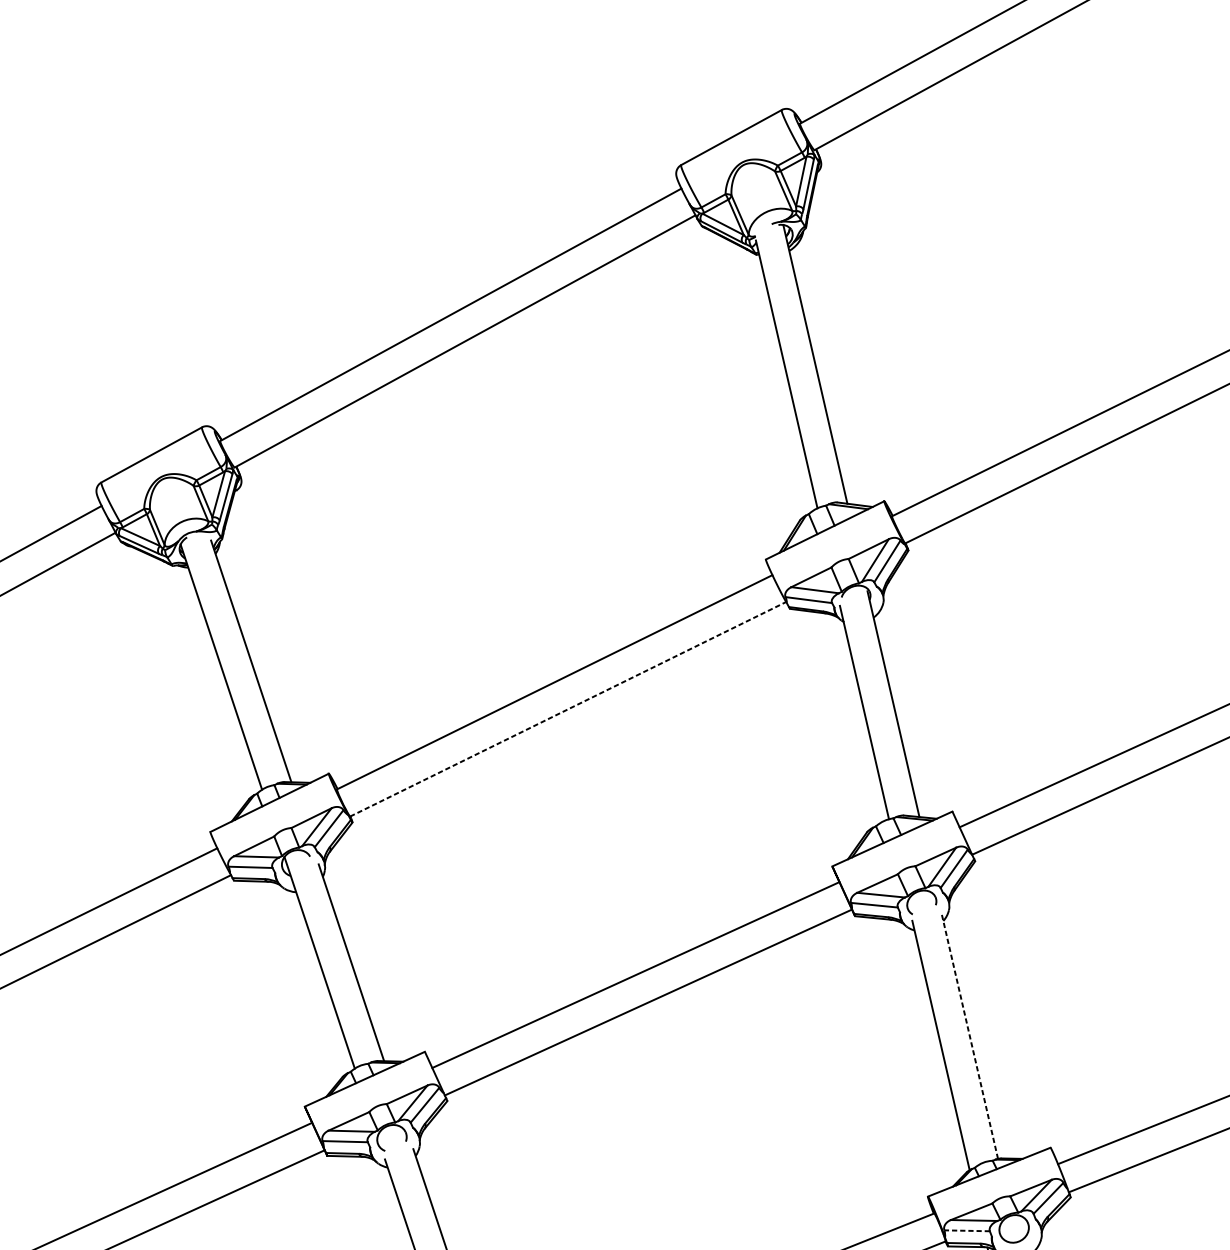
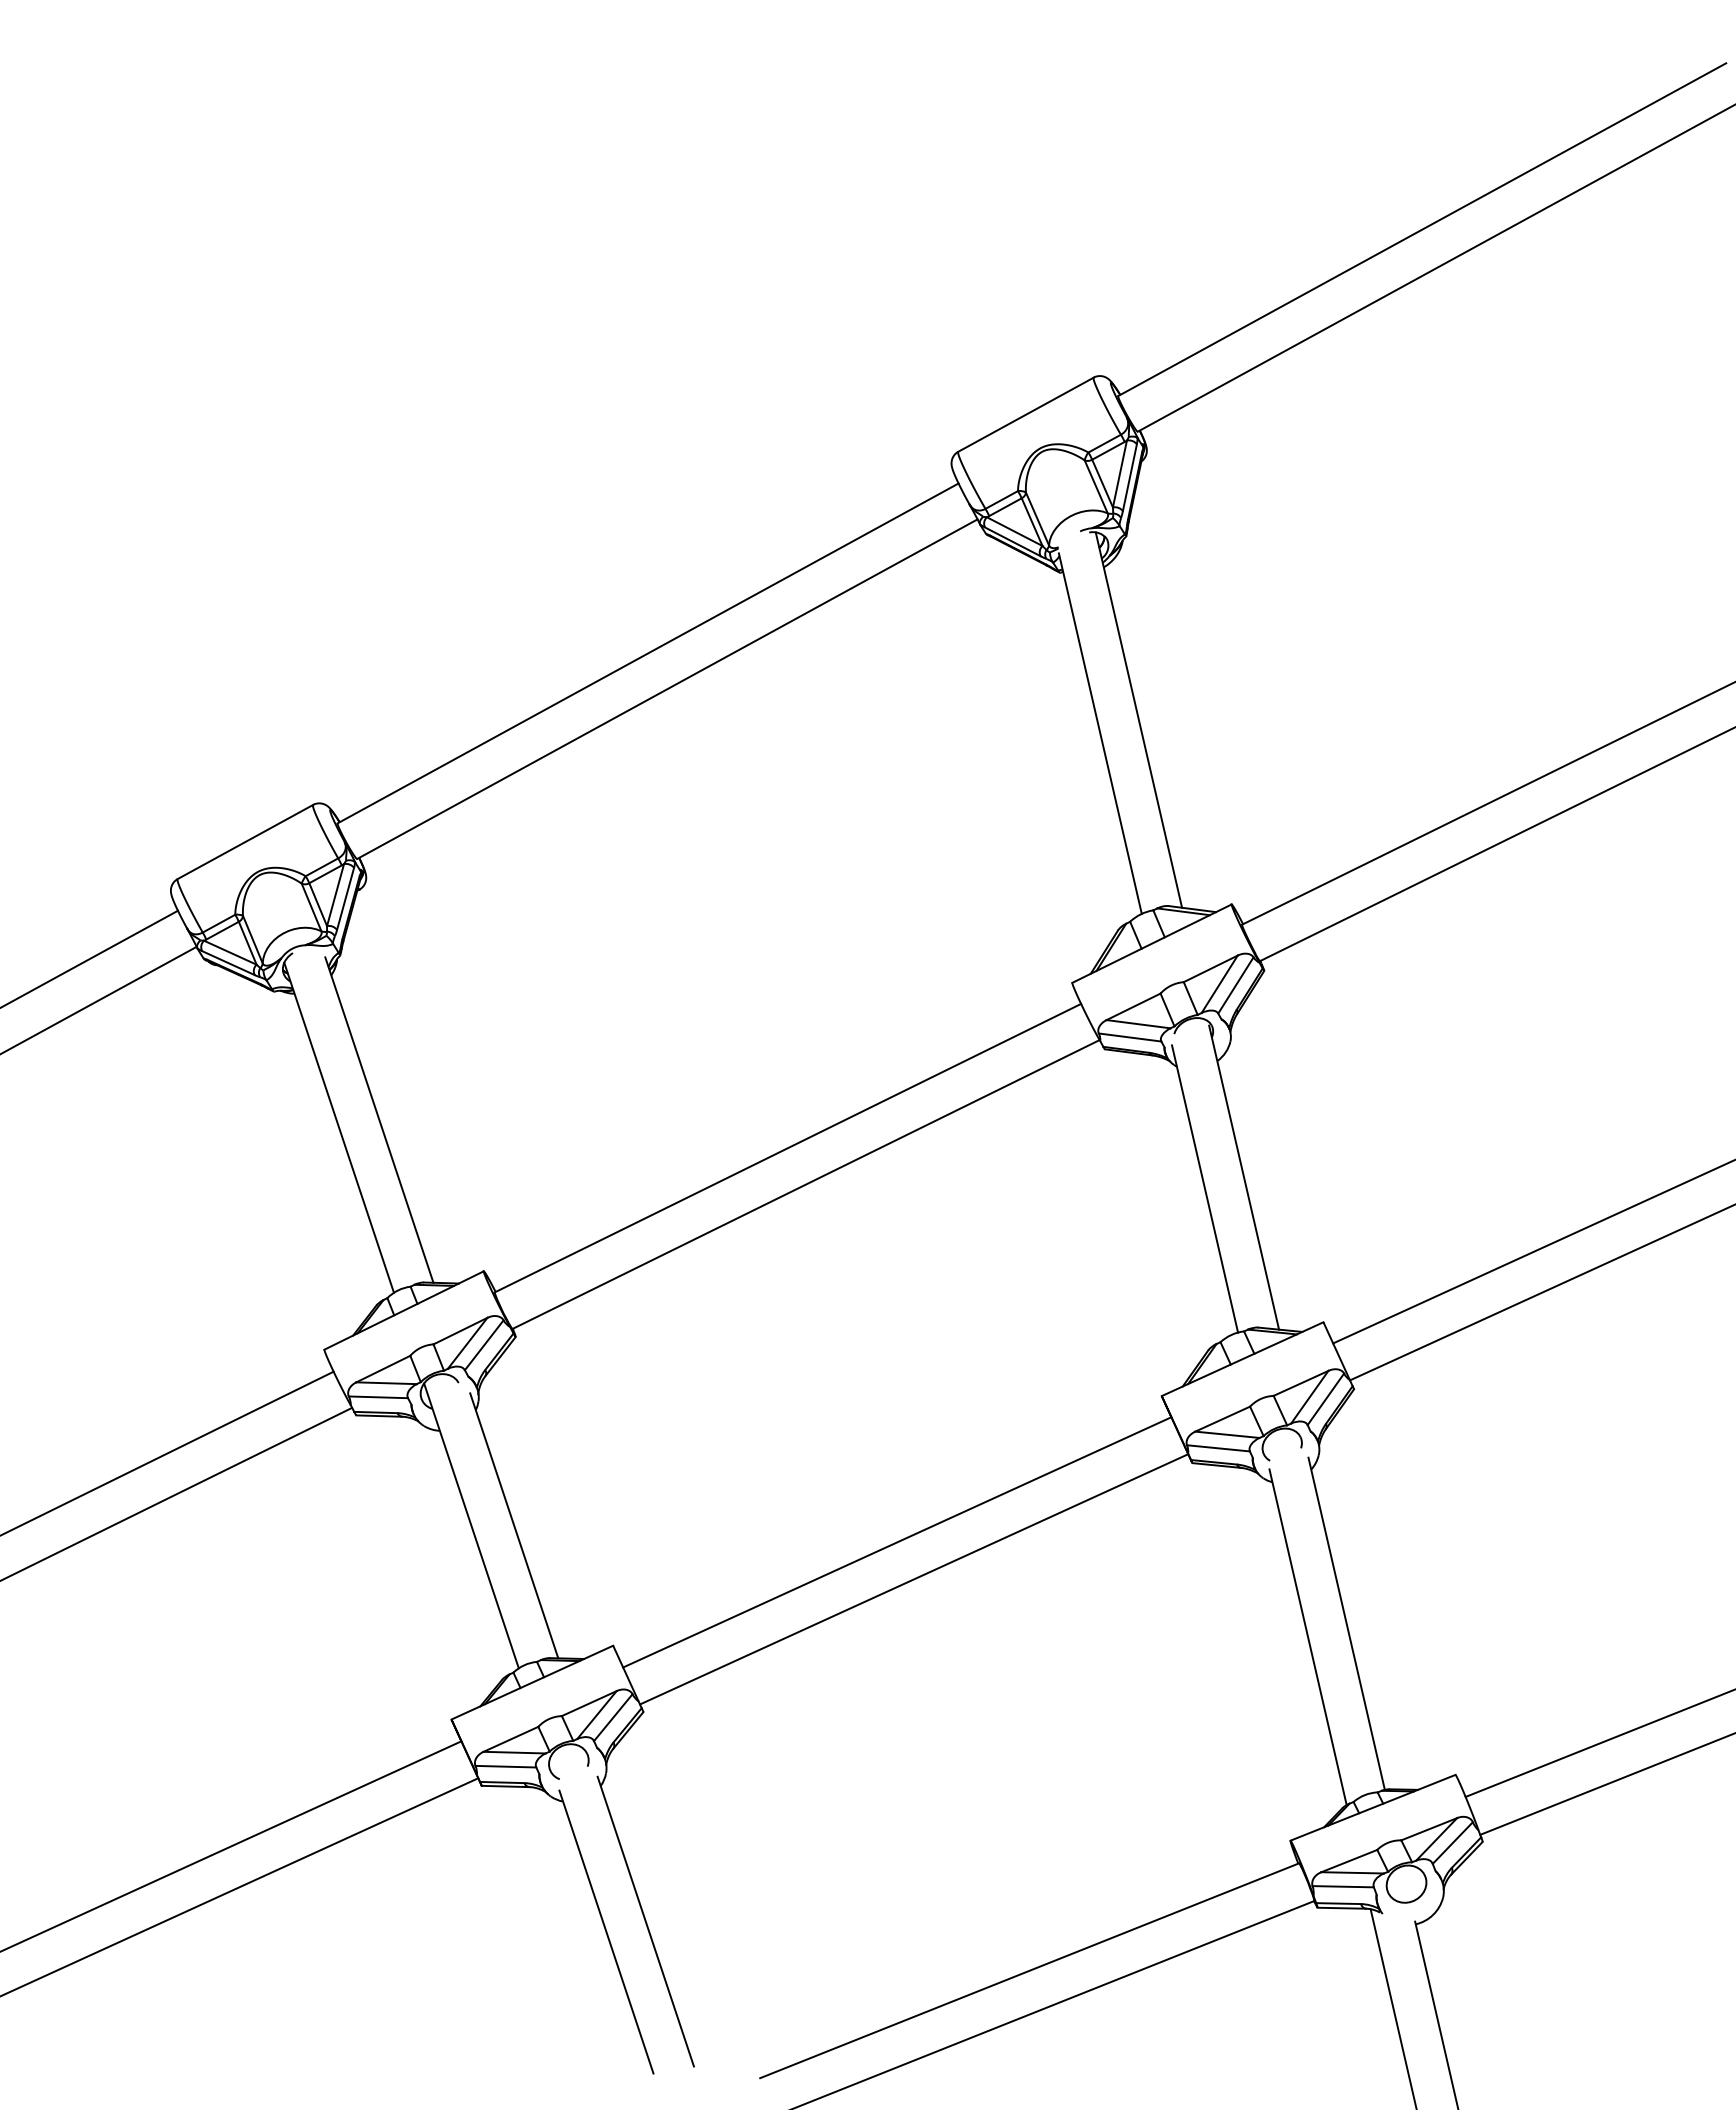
line: (568, 709) -> (806, 1184), dashed -> solid
line: (969, 1035) -> (1346, 1623), dashed -> solid
line: (967, 1230) -> (1343, 1886), dashed -> solid

